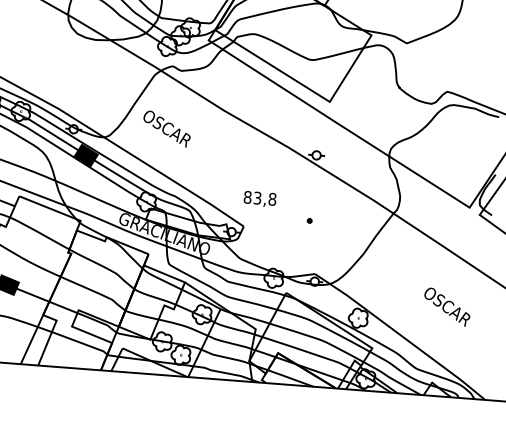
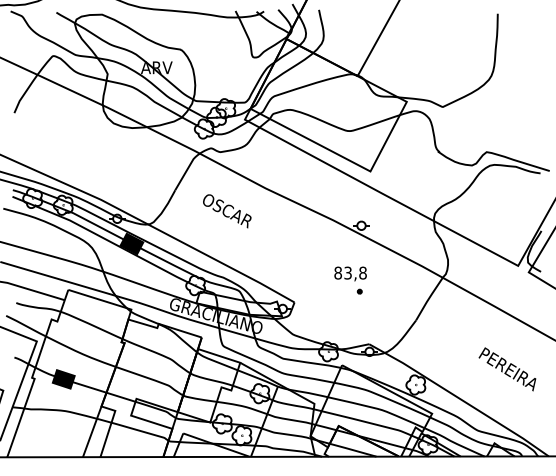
text: (167, 129) -> (227, 211), moved
text: (260, 198) -> (350, 273), moved
text: (450, 310) -> (507, 369), OSCAR -> PEREIRA

